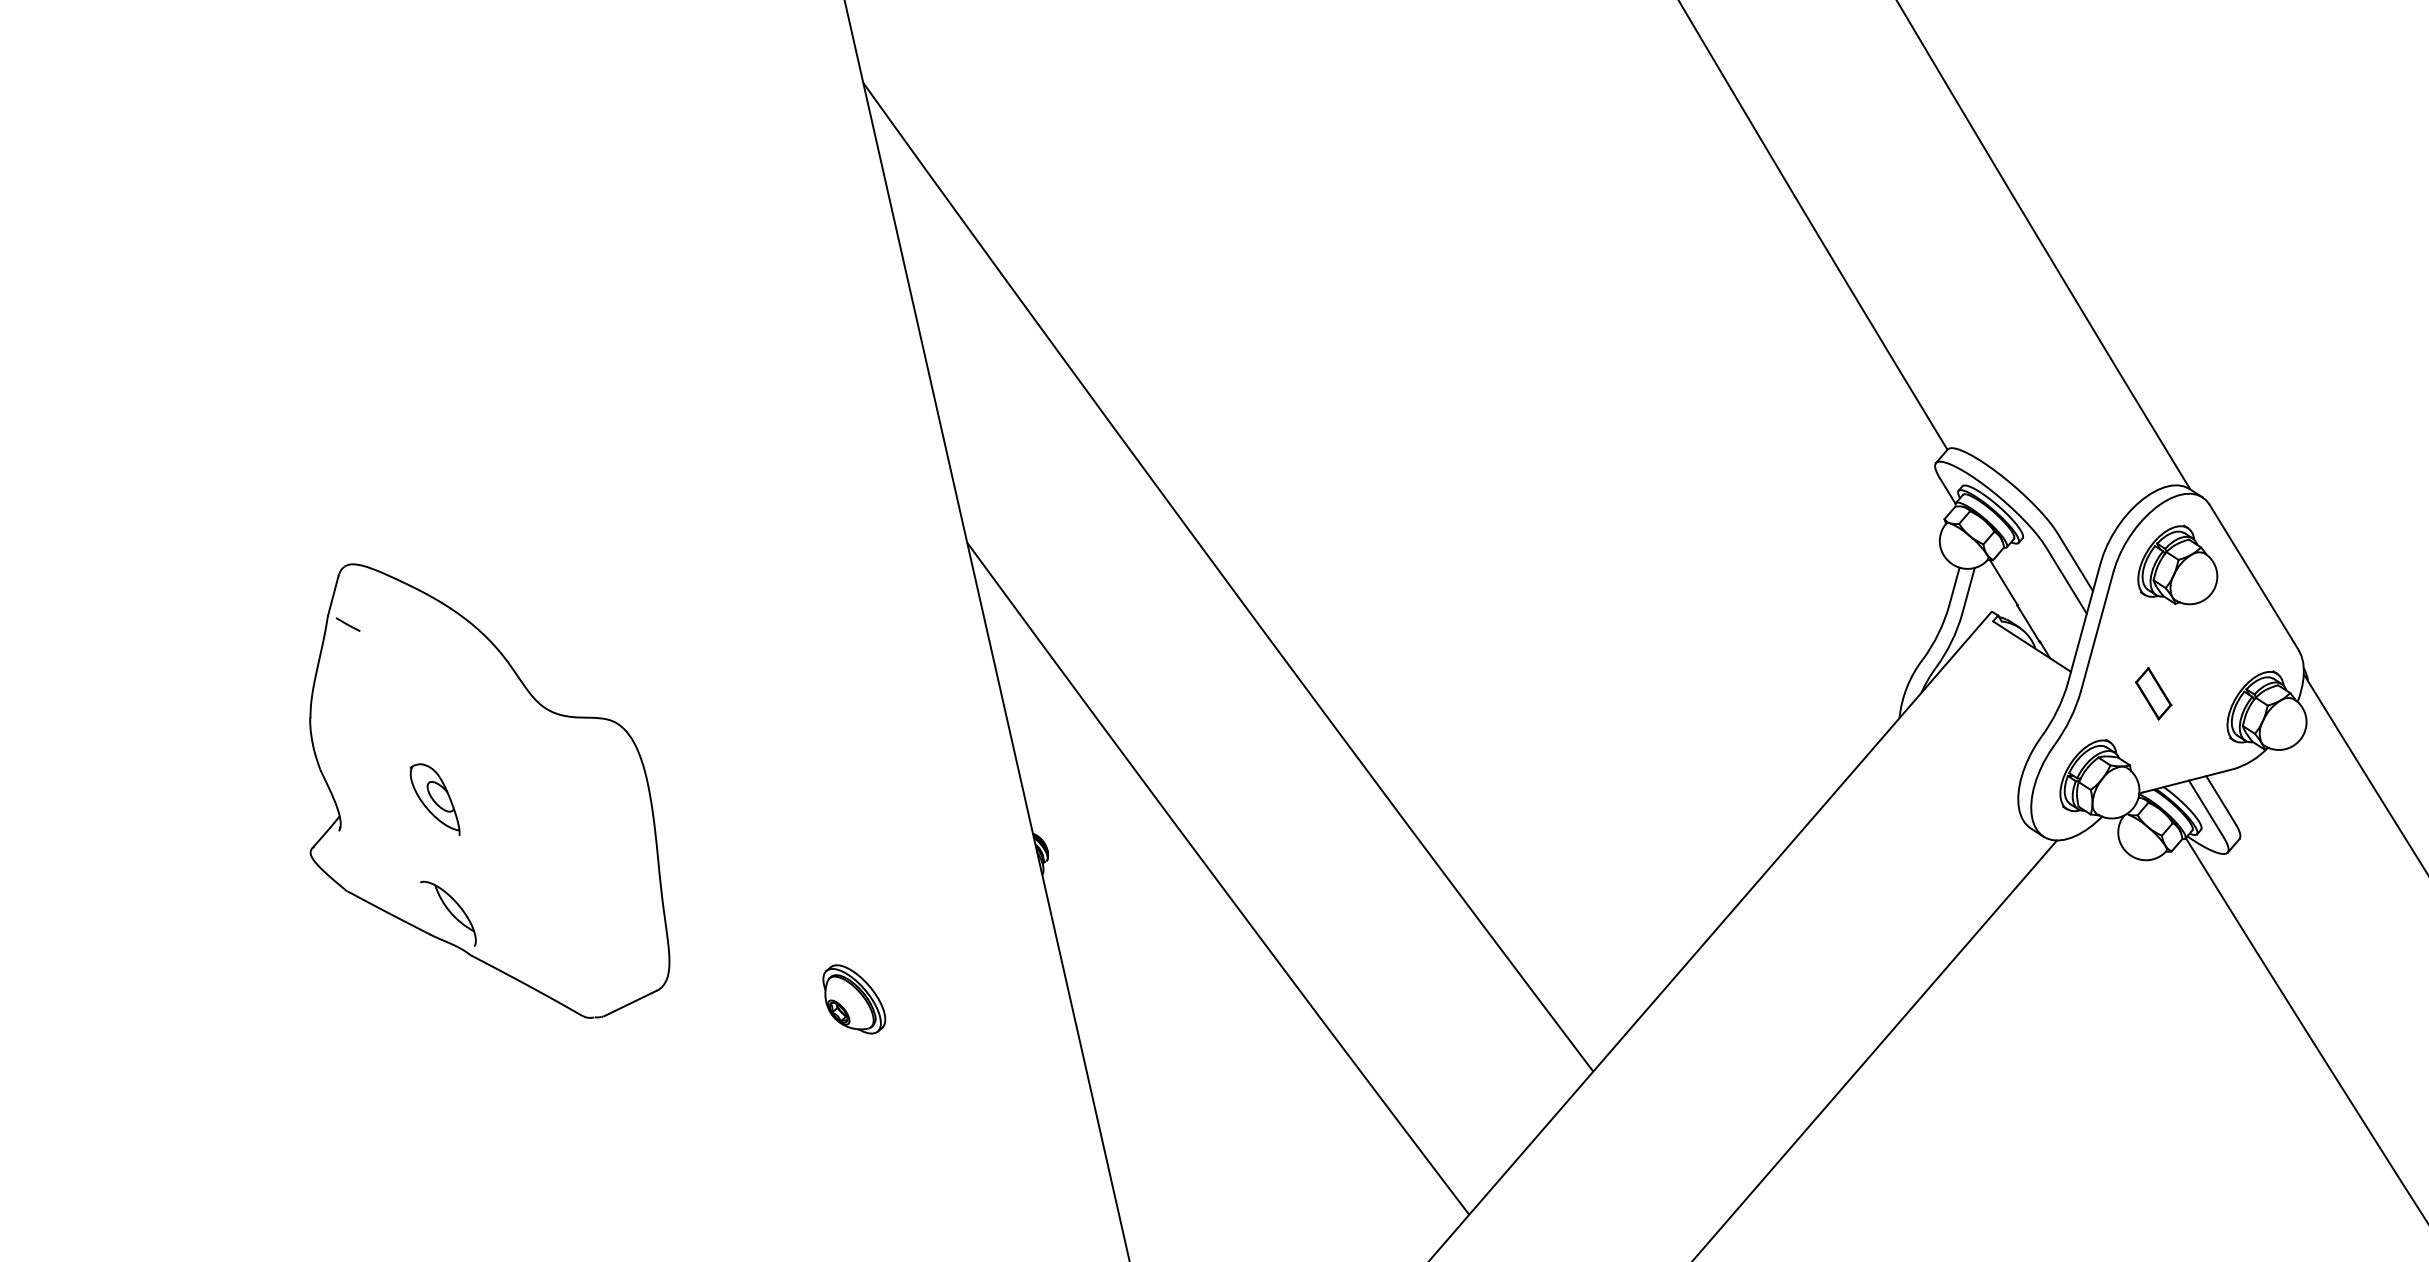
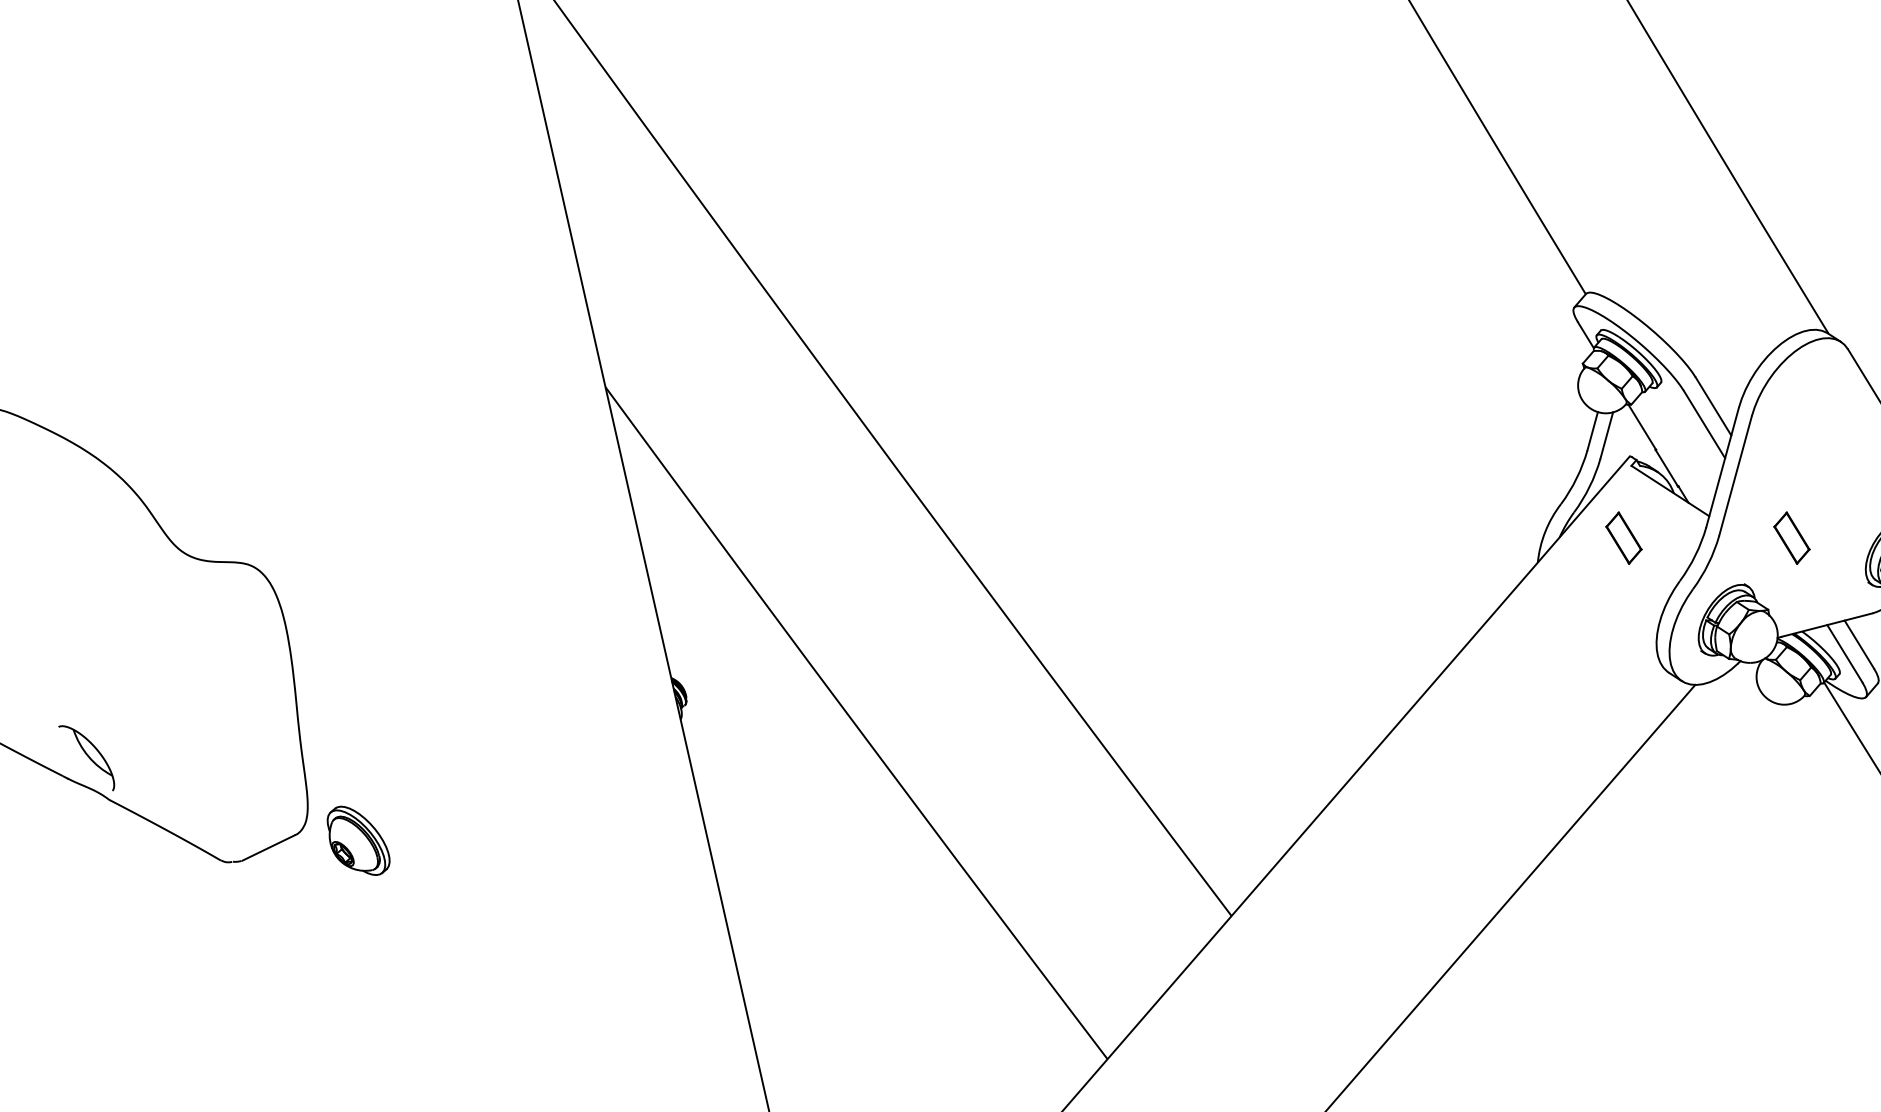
part: (2177, 564) -> (1815, 408), removed
part: (1985, 693) -> (1623, 537), added
part: (434, 799) -> (72, 643), removed
part: (854, 999) -> (358, 840), moved

